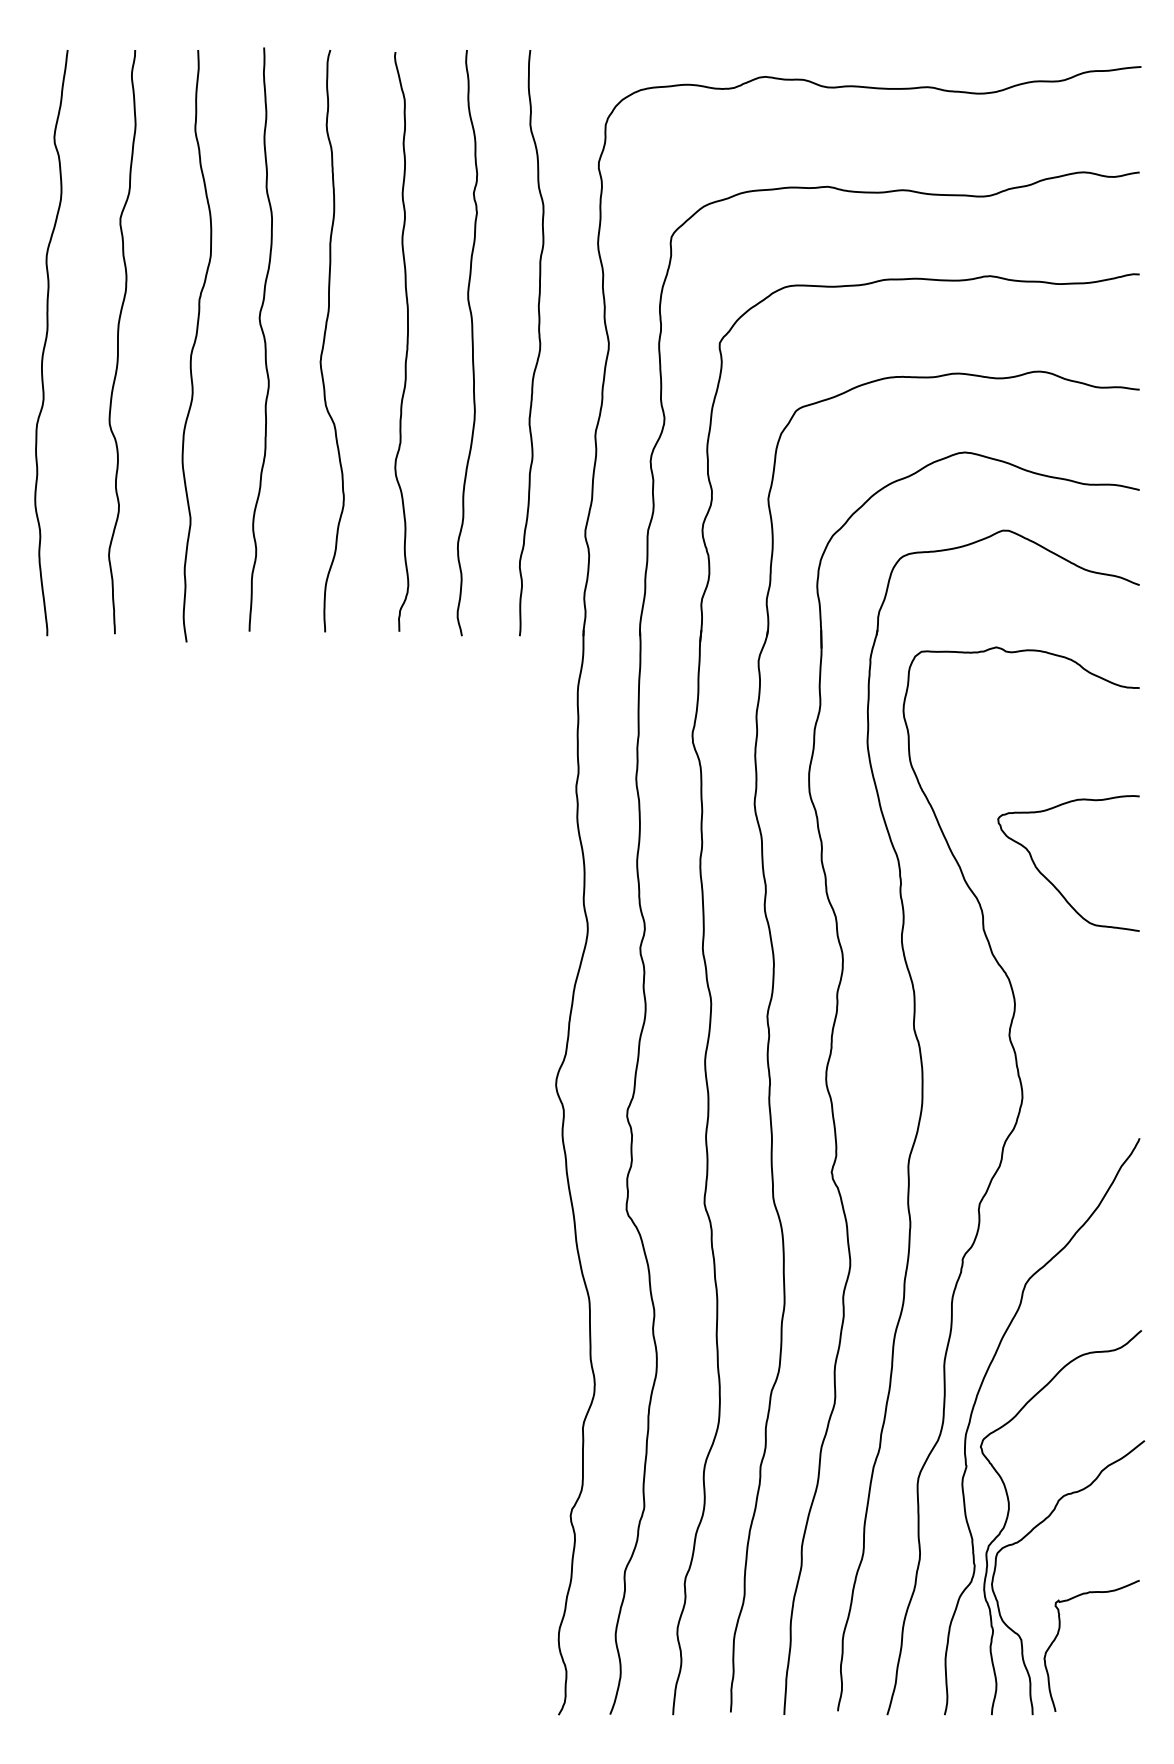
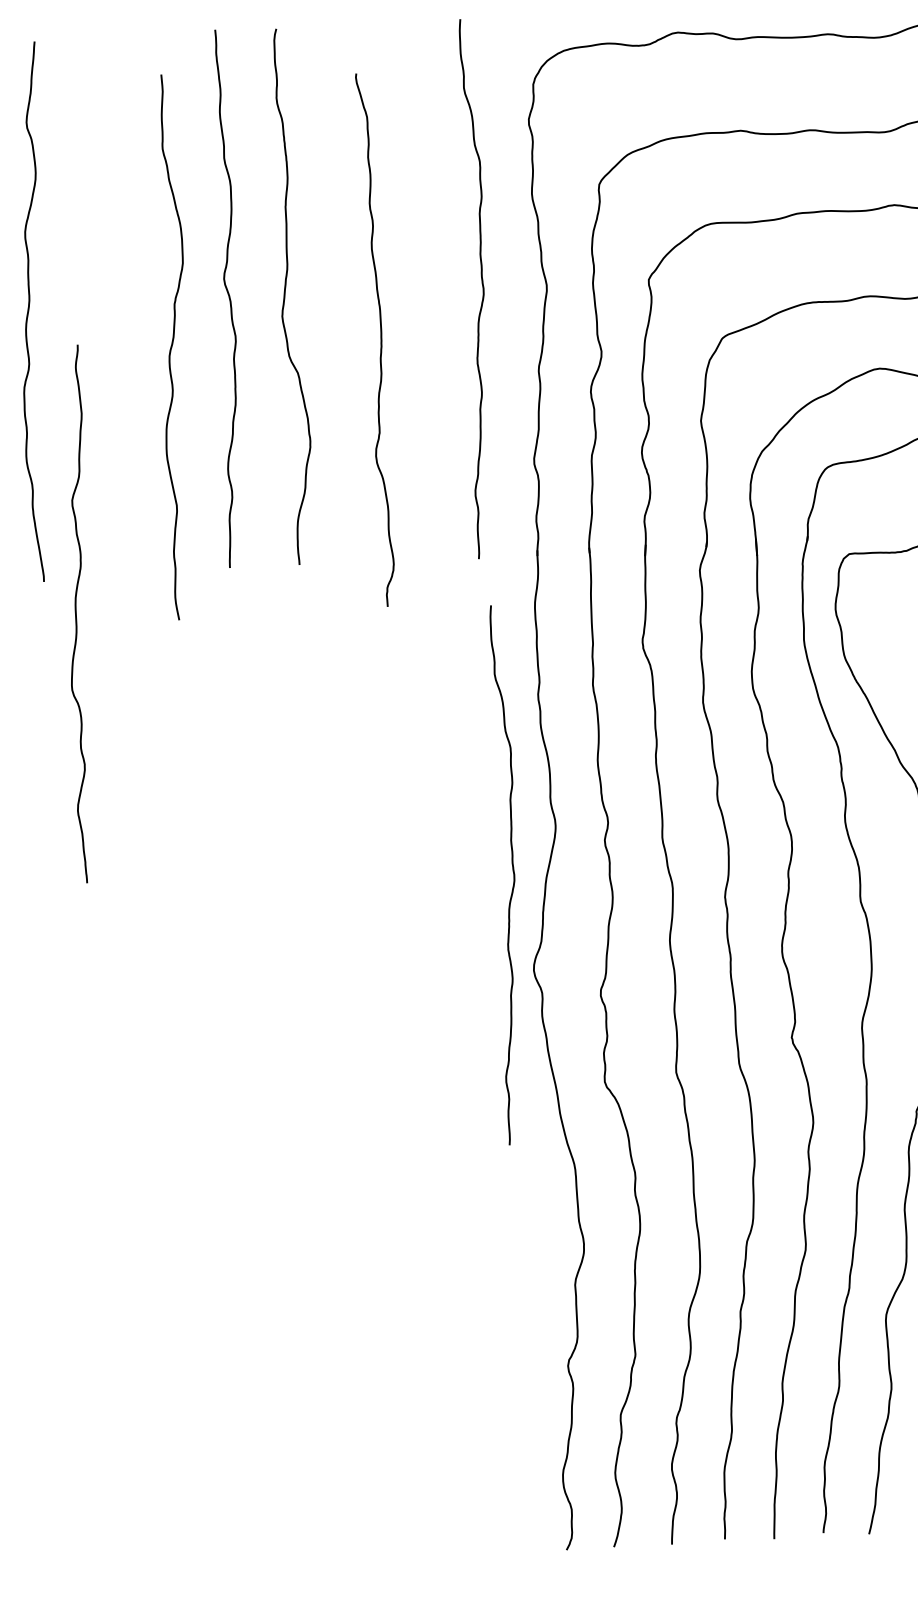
curve: (406, 341) -> (380, 339), moved
curve: (118, 342) -> (76, 614), moved
curve: (471, 343) -> (420, 292), removed
curve: (194, 346) -> (172, 347), moved
curve: (539, 980) -> (513, 875), added

